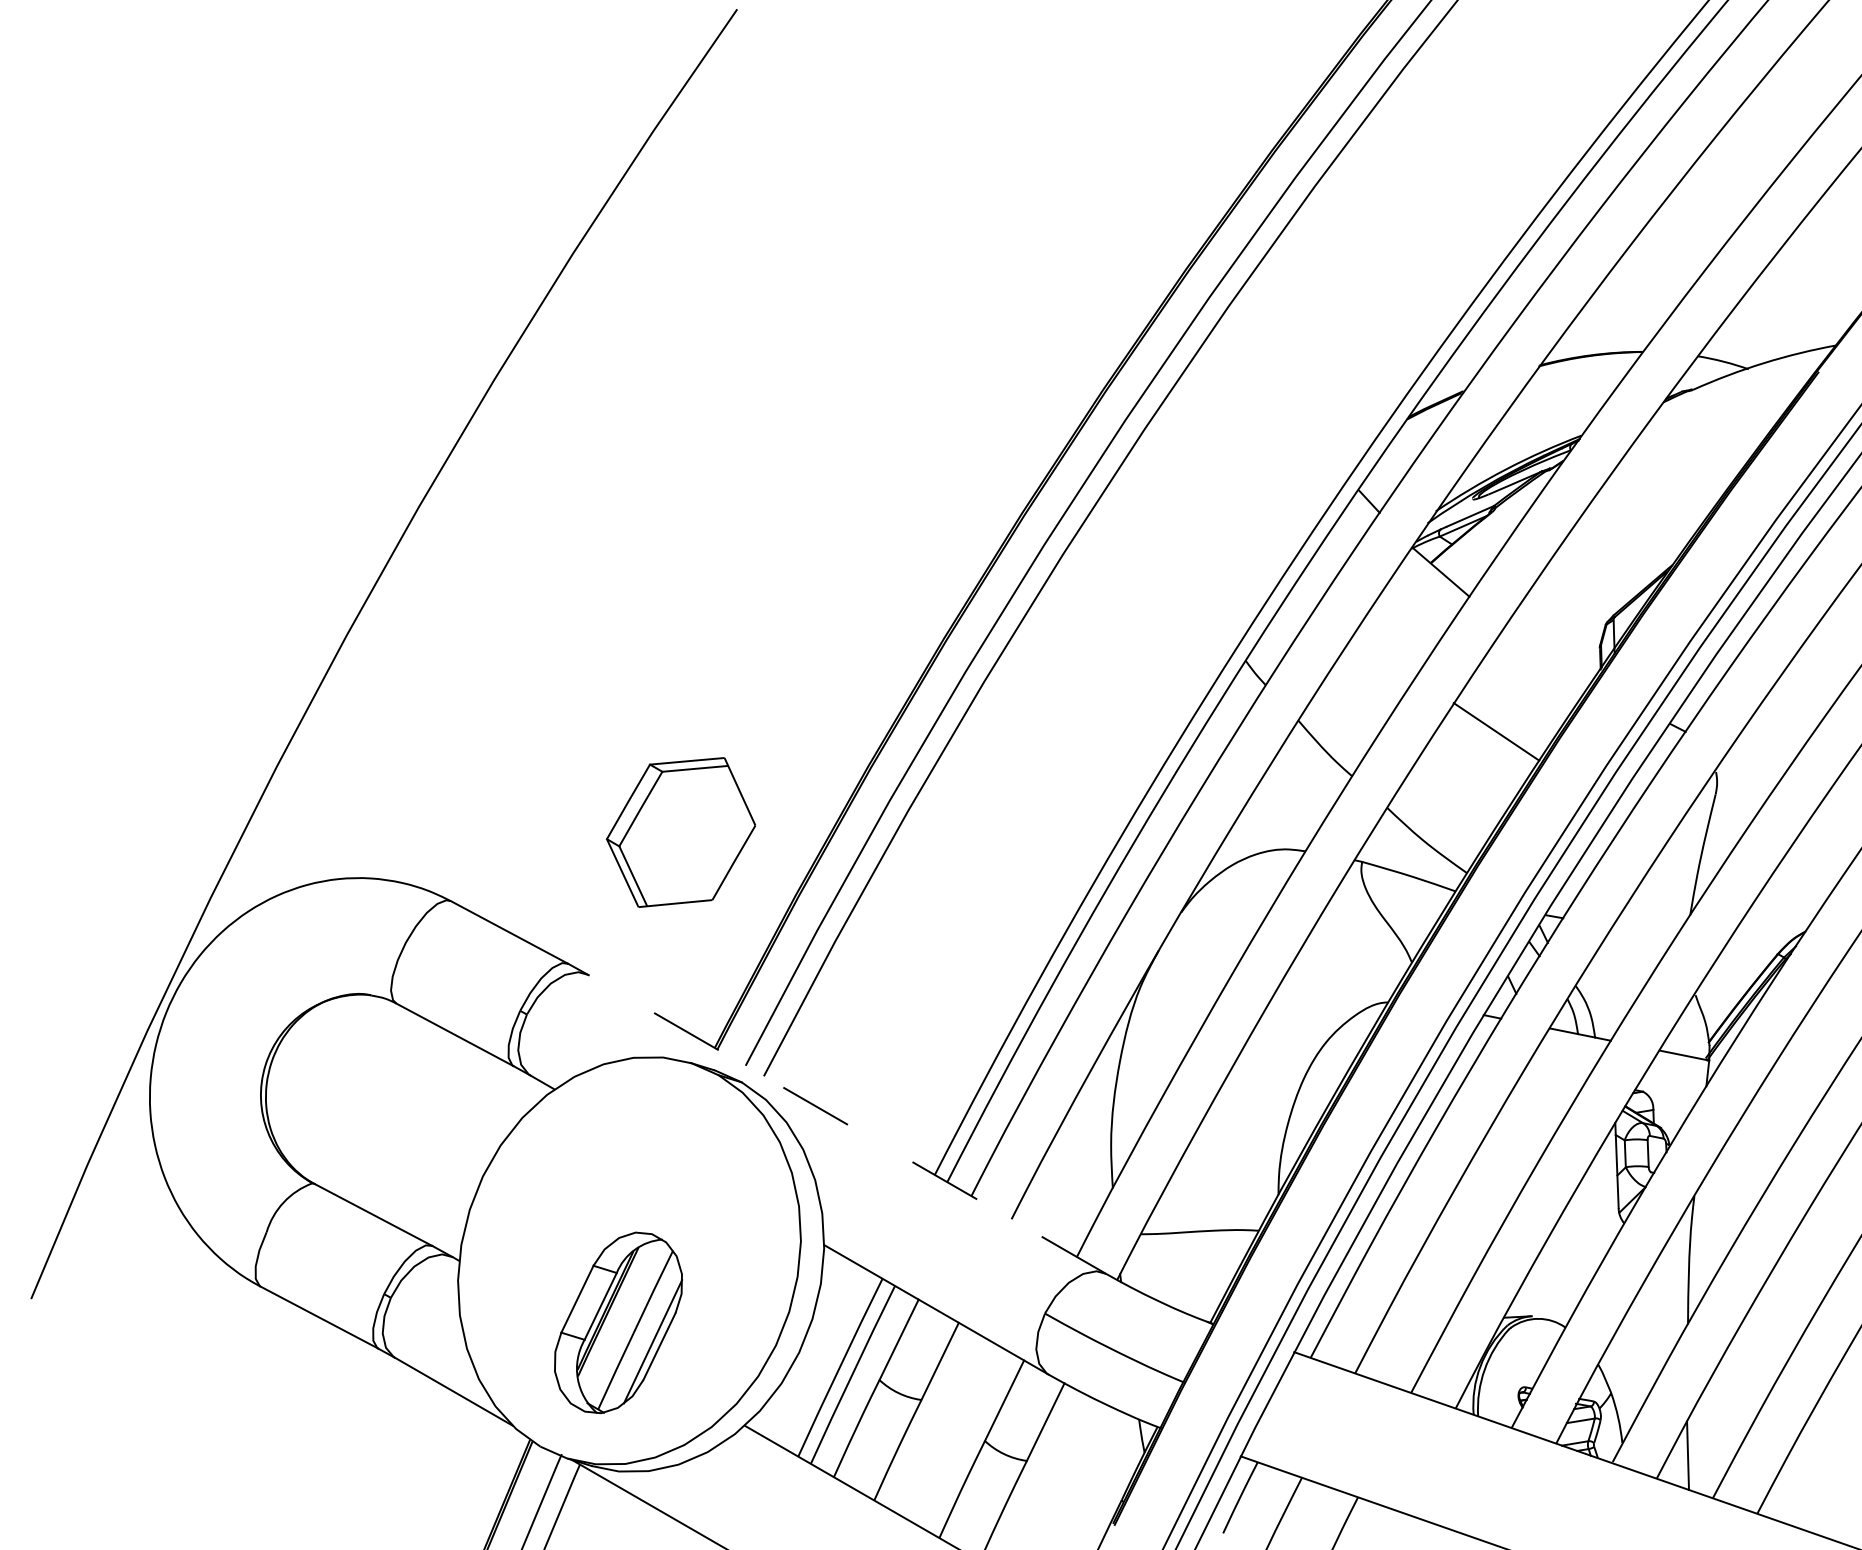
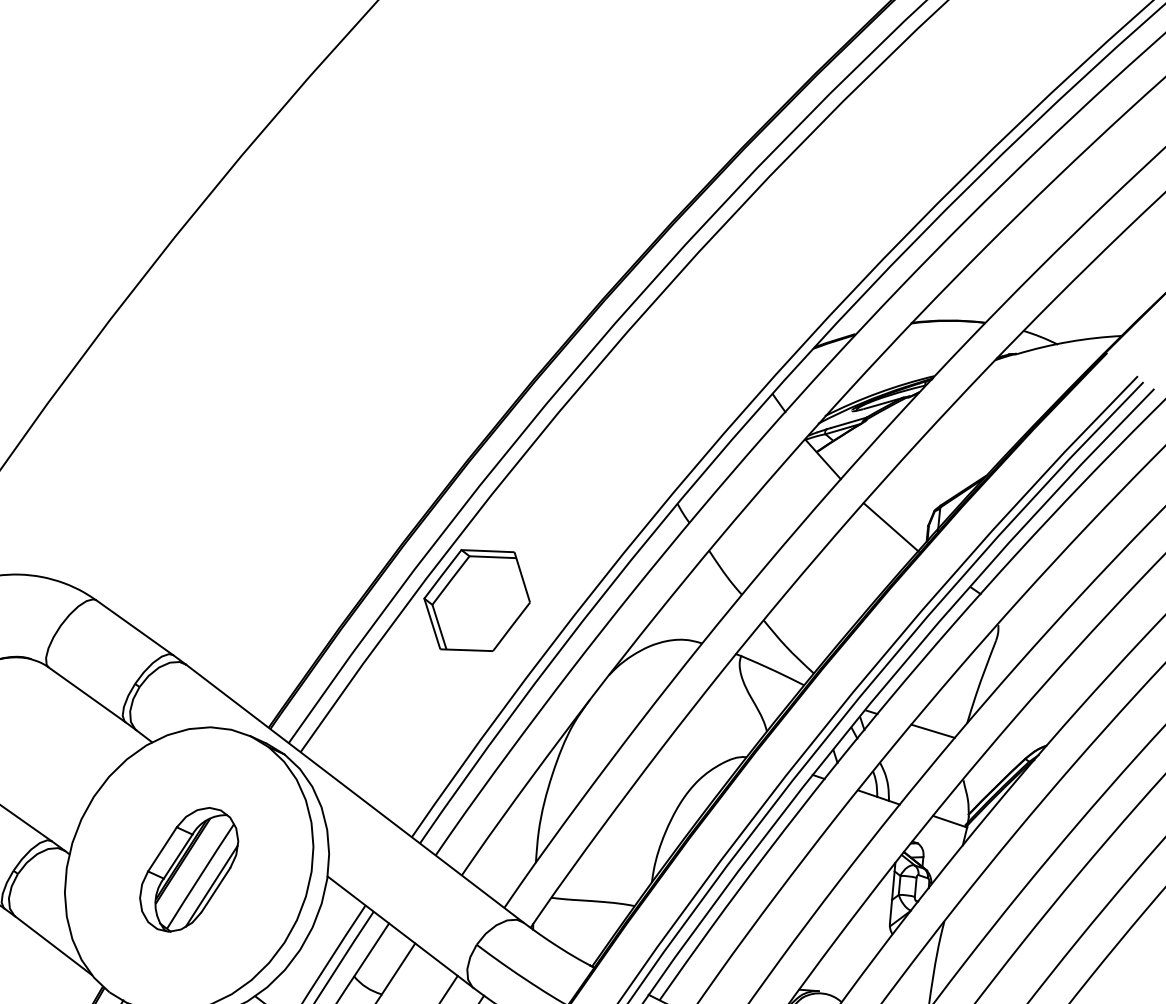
line: (1496, 731) -> (891, 527), moved
part: (680, 832) -> (476, 600), moved
line: (1643, 932) -> (932, 731), added
line: (846, 1124) -> (354, 793), dashed -> solid
part: (618, 1322) -> (189, 869), moved

